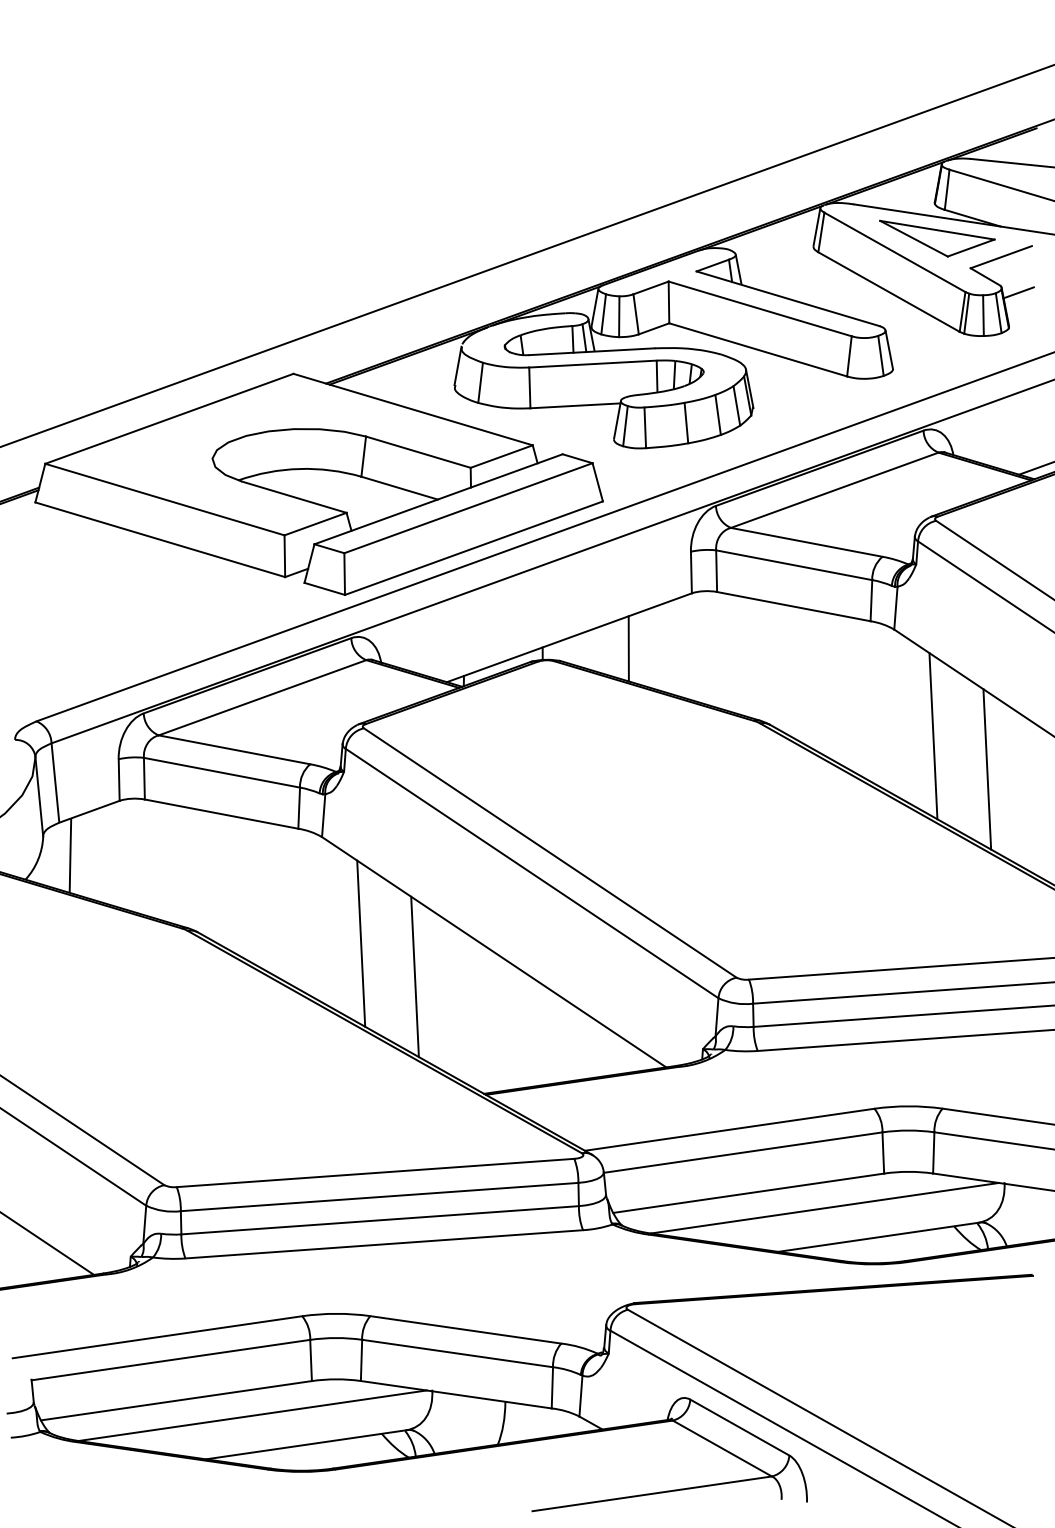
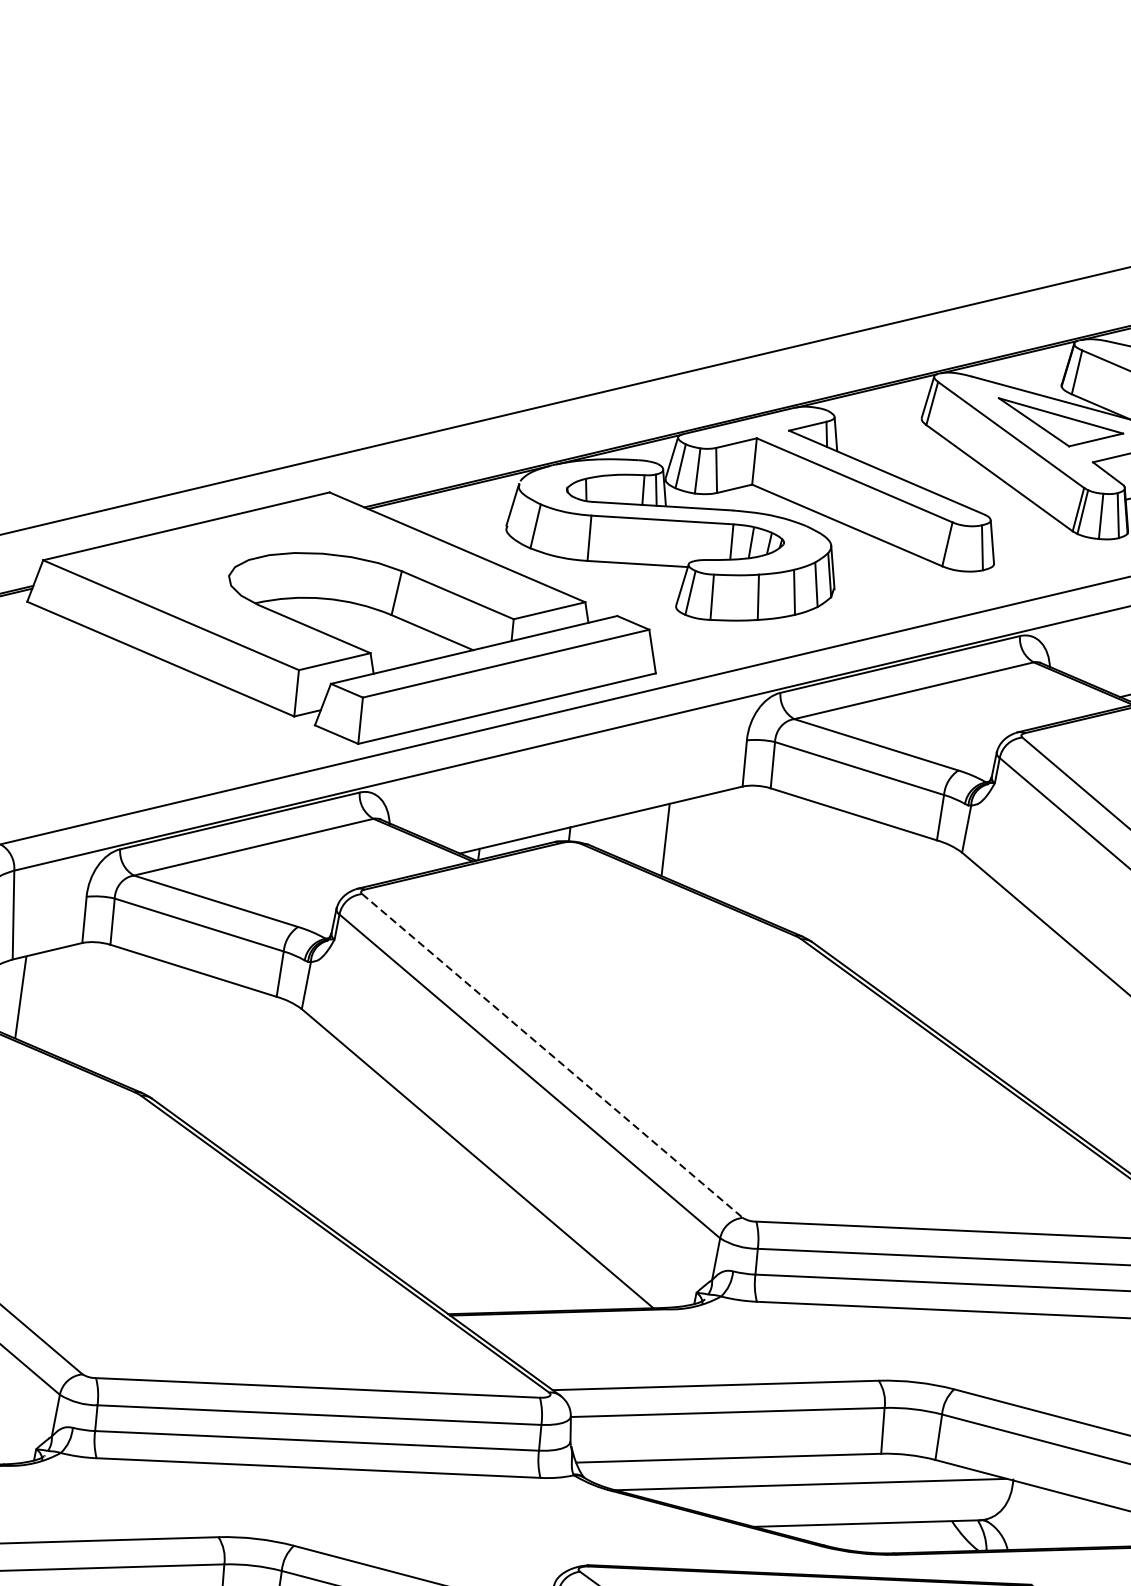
line: (933, 736) -> (991, 976), removed
line: (987, 769) -> (1047, 1019), removed
line: (550, 853) -> (552, 1056), solid -> dashed
line: (361, 943) -> (331, 1131), removed
line: (414, 976) -> (386, 1175), removed

